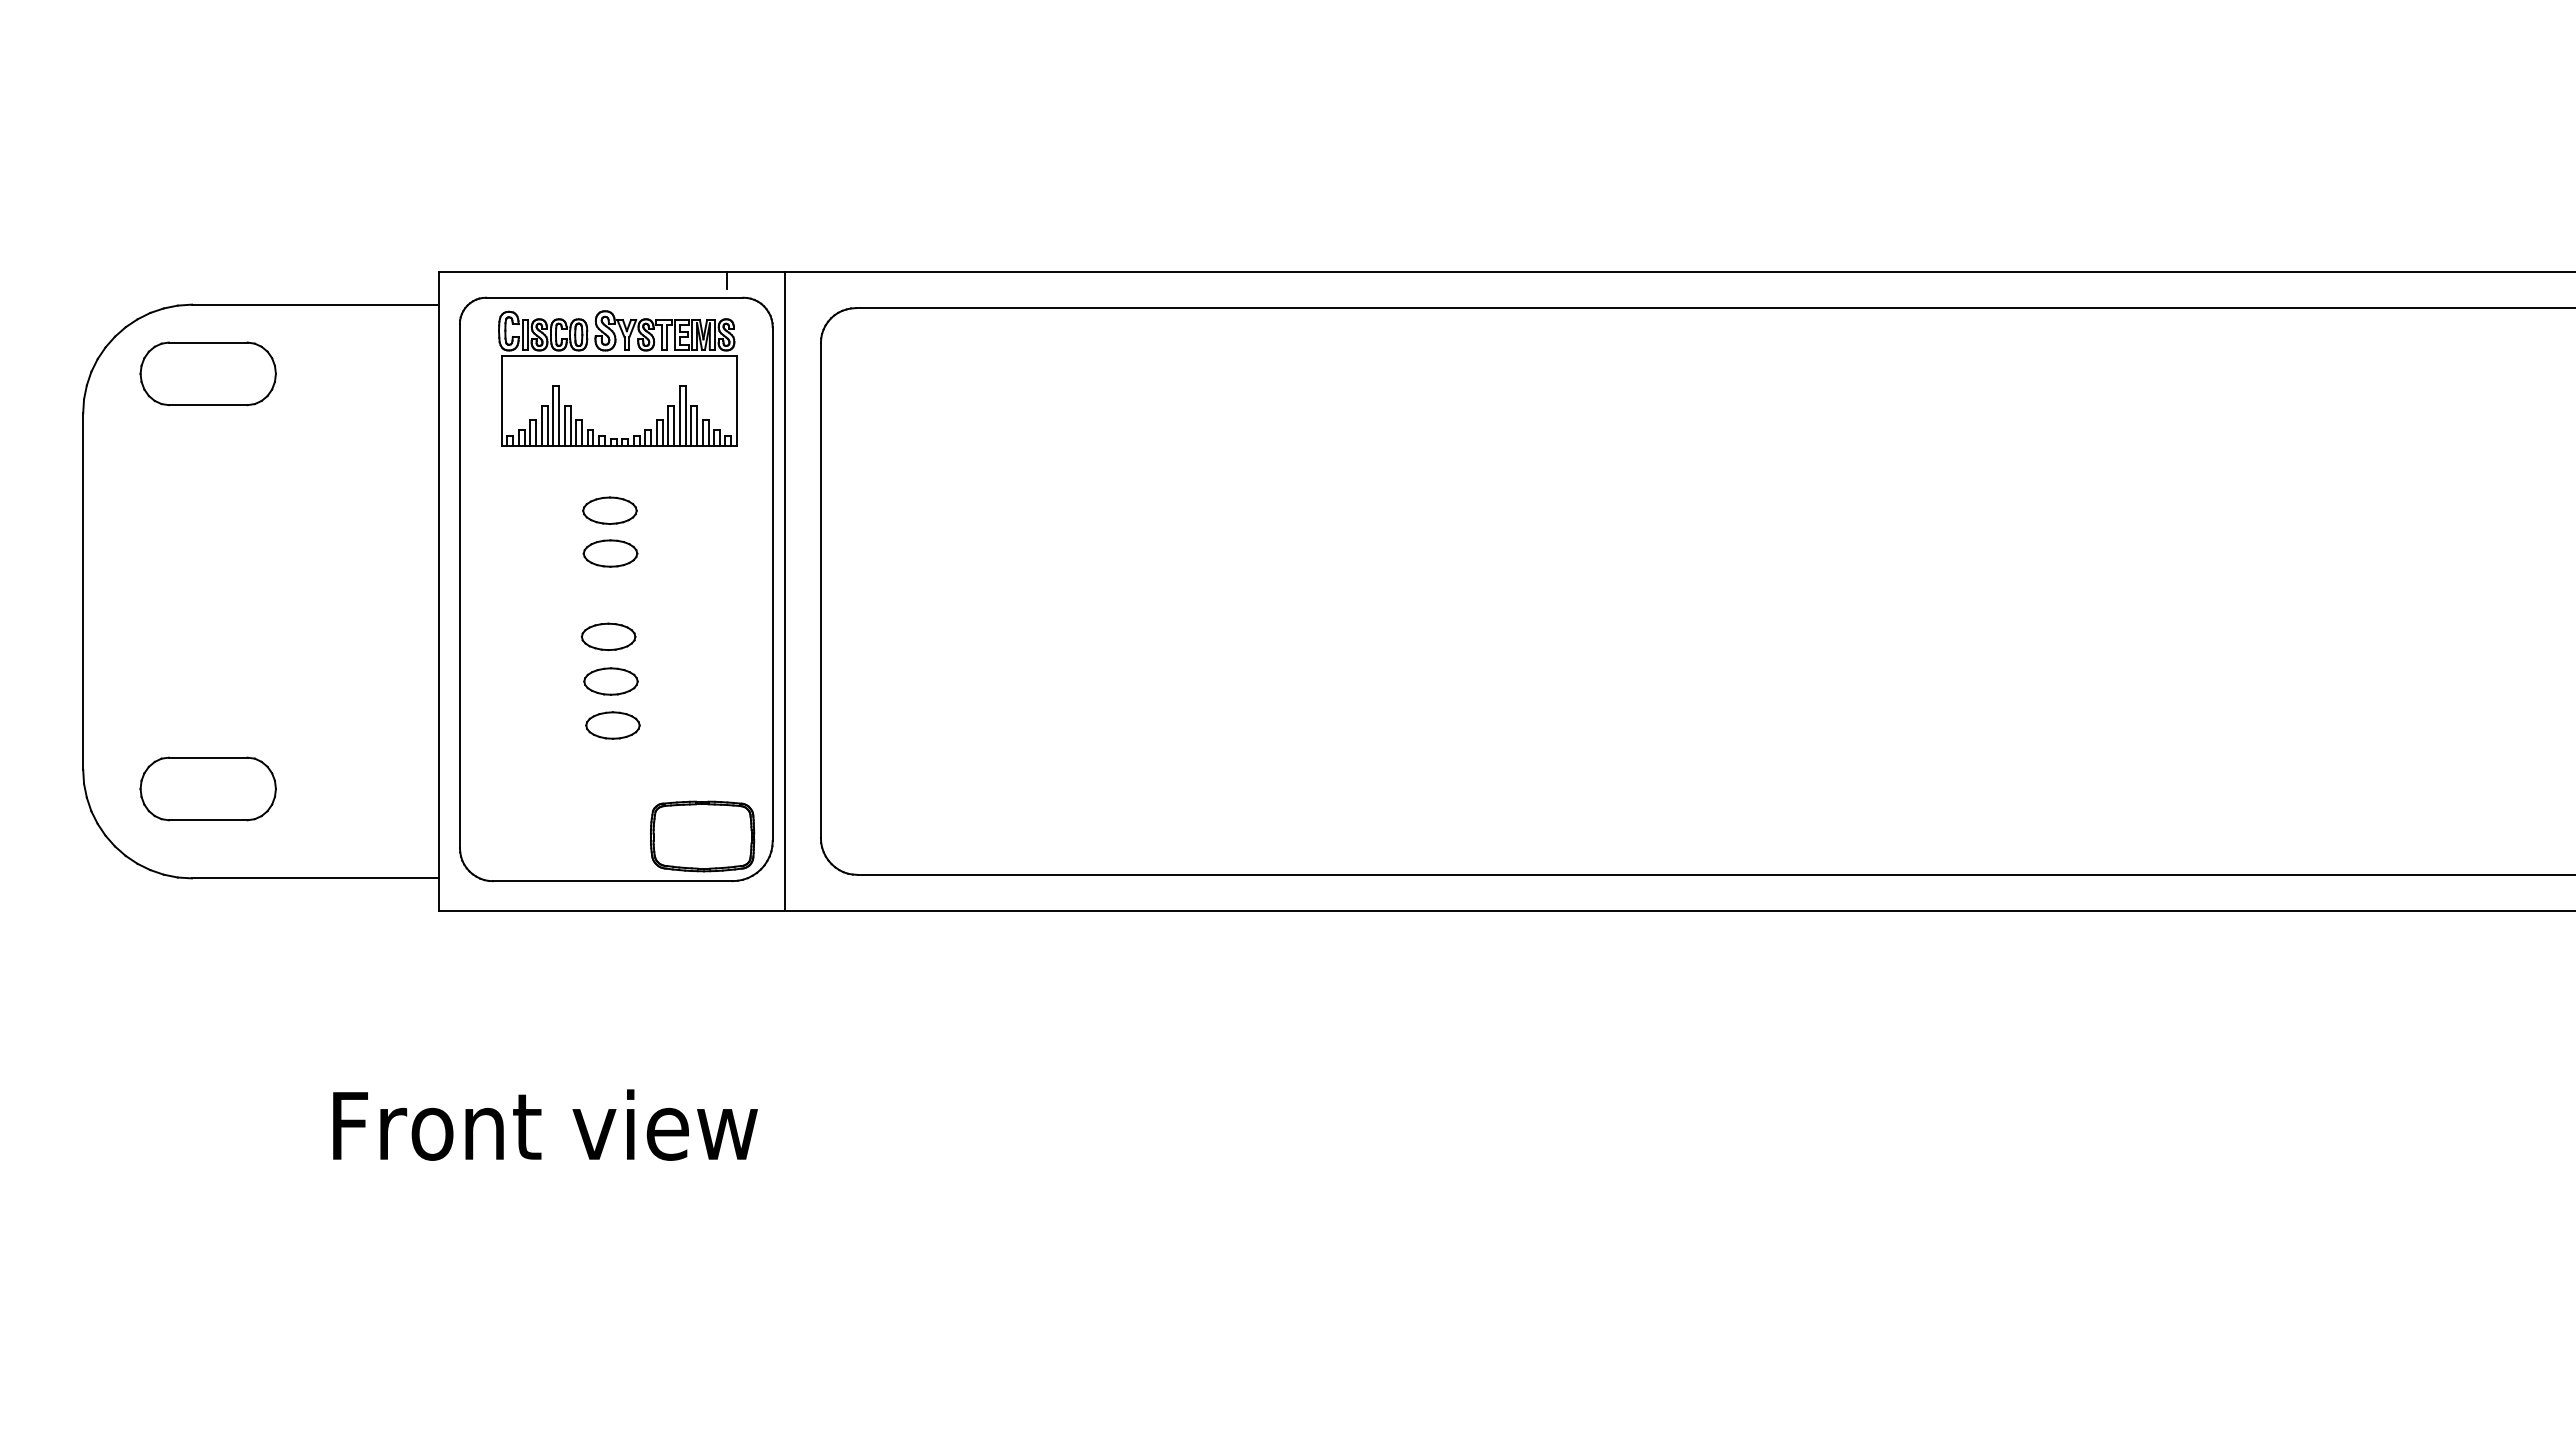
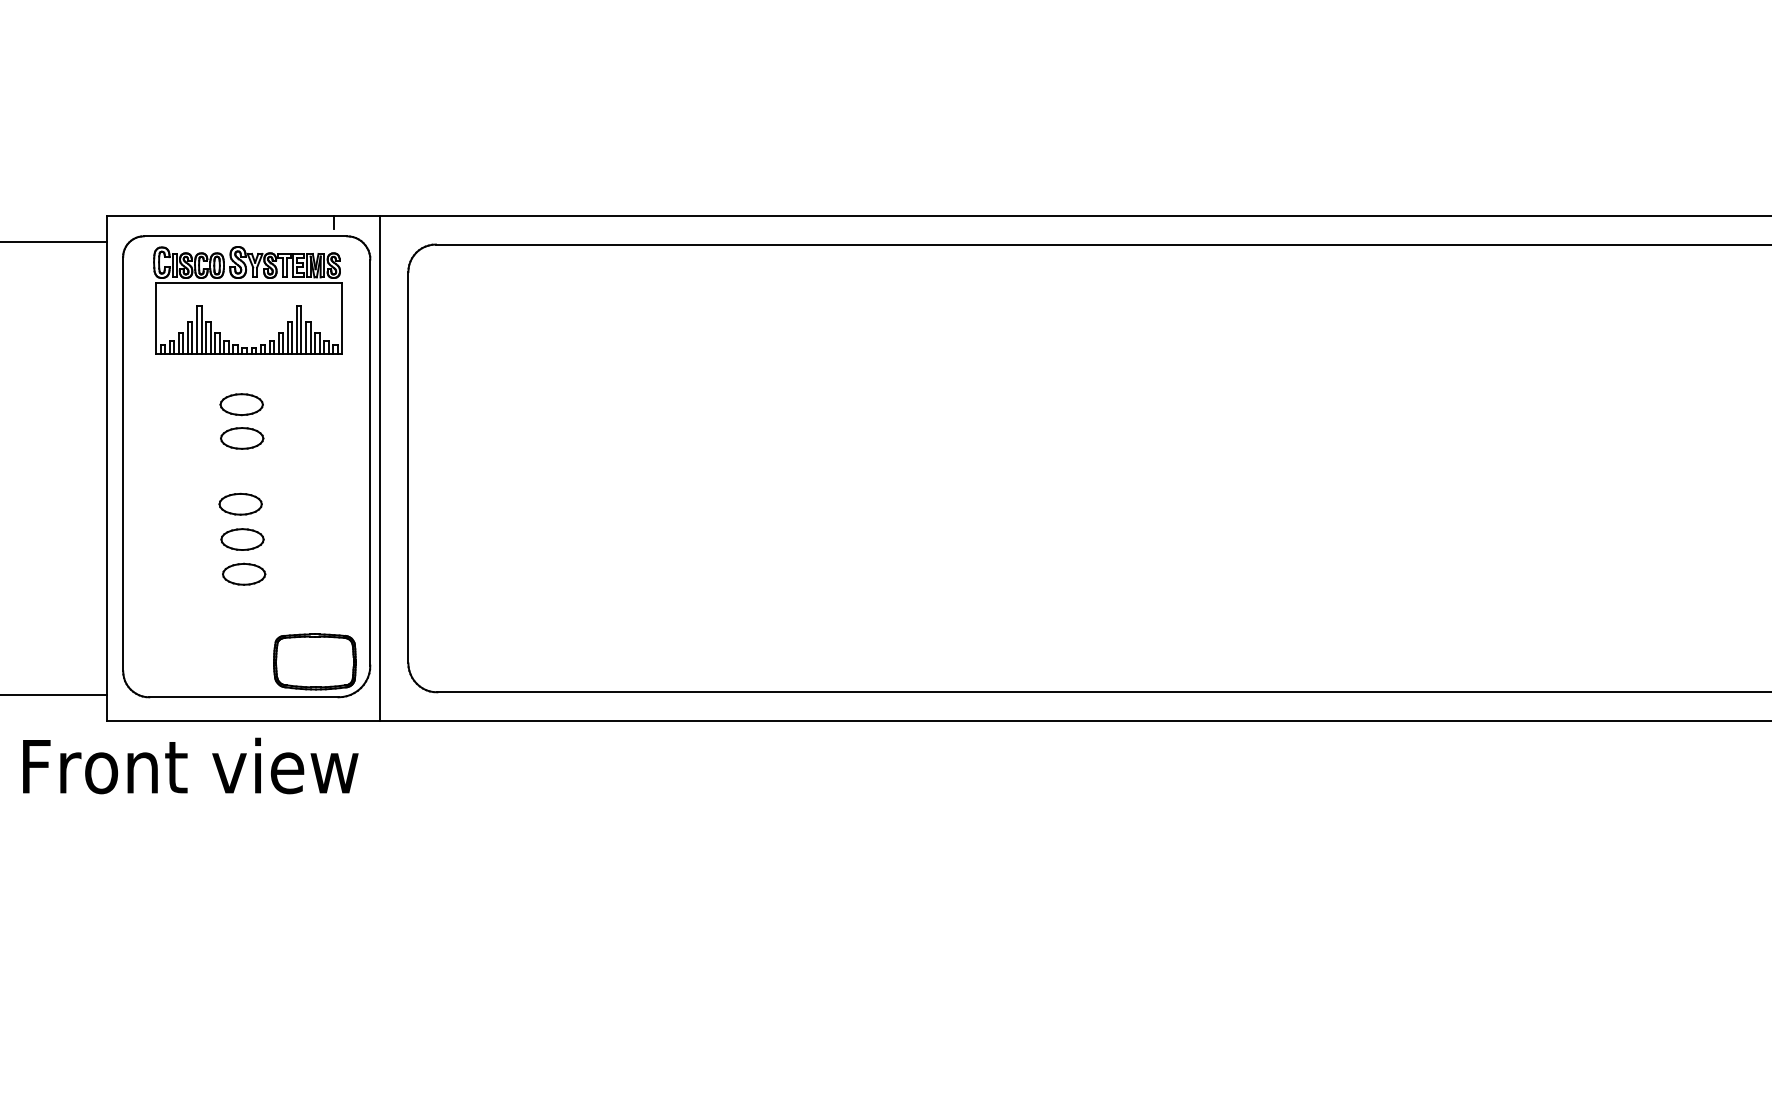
text: (545, 1124) -> (190, 765), moved

